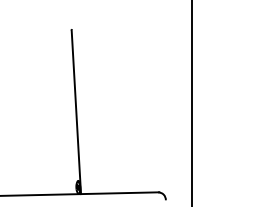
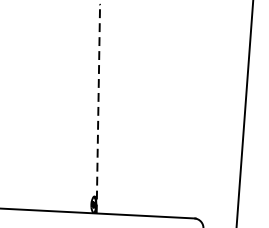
line: (76, 111) -> (98, 108), solid -> dashed

